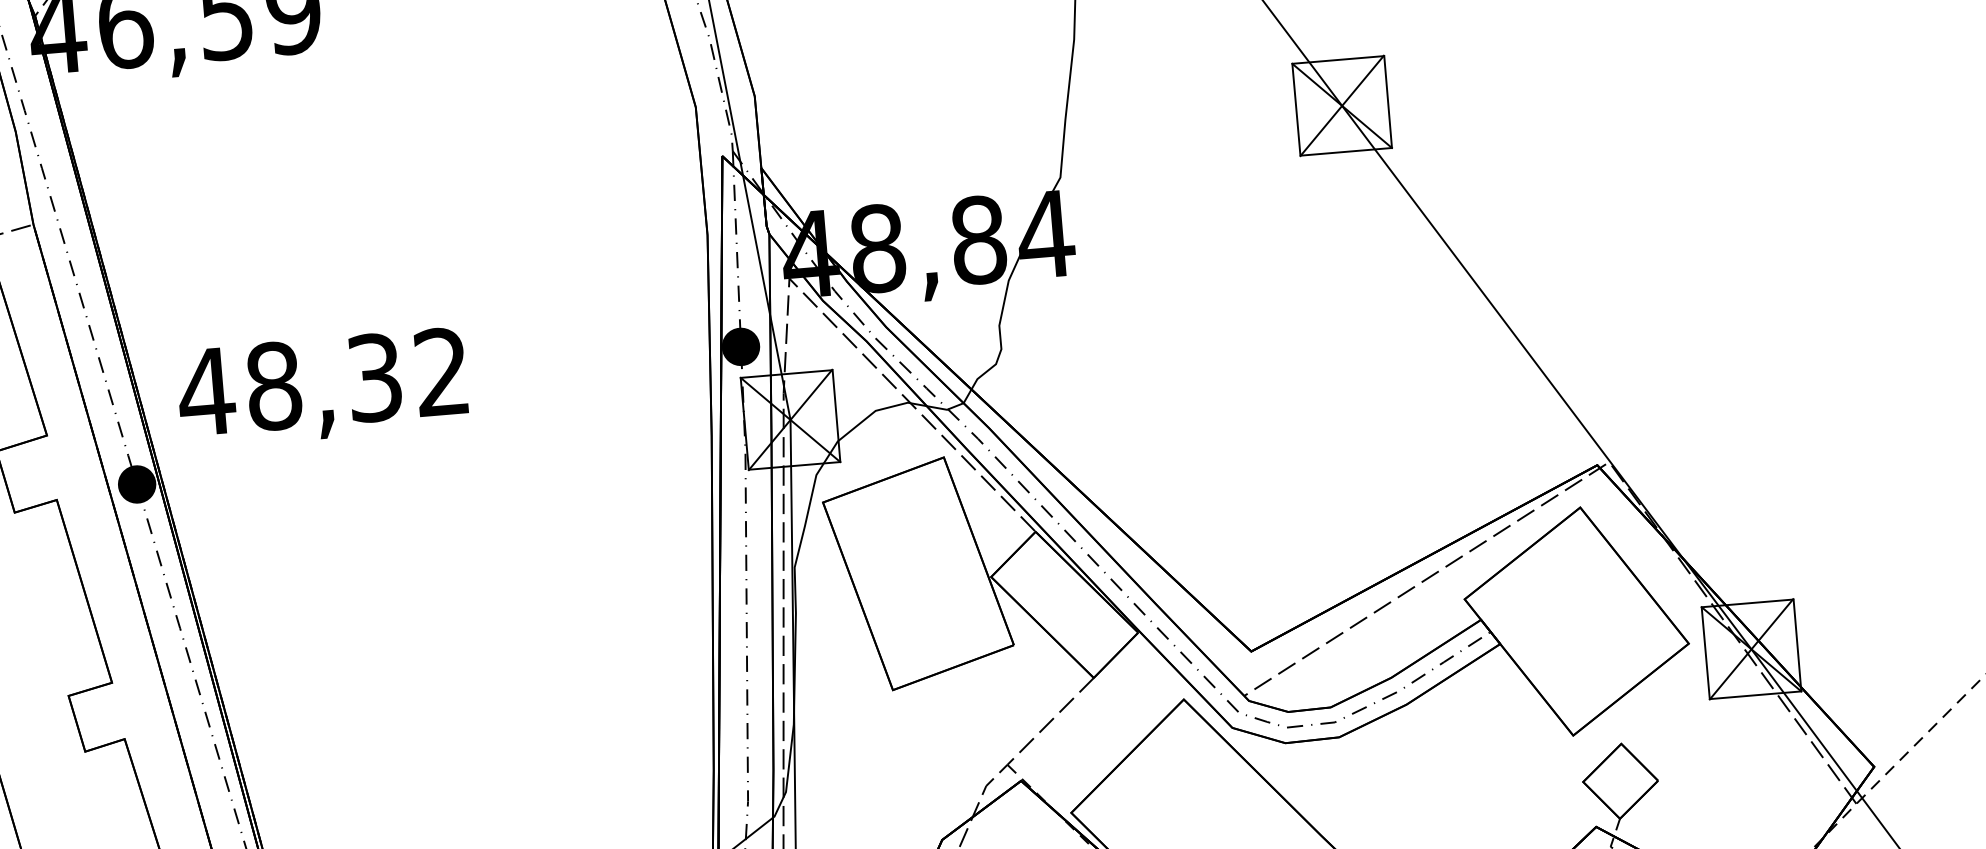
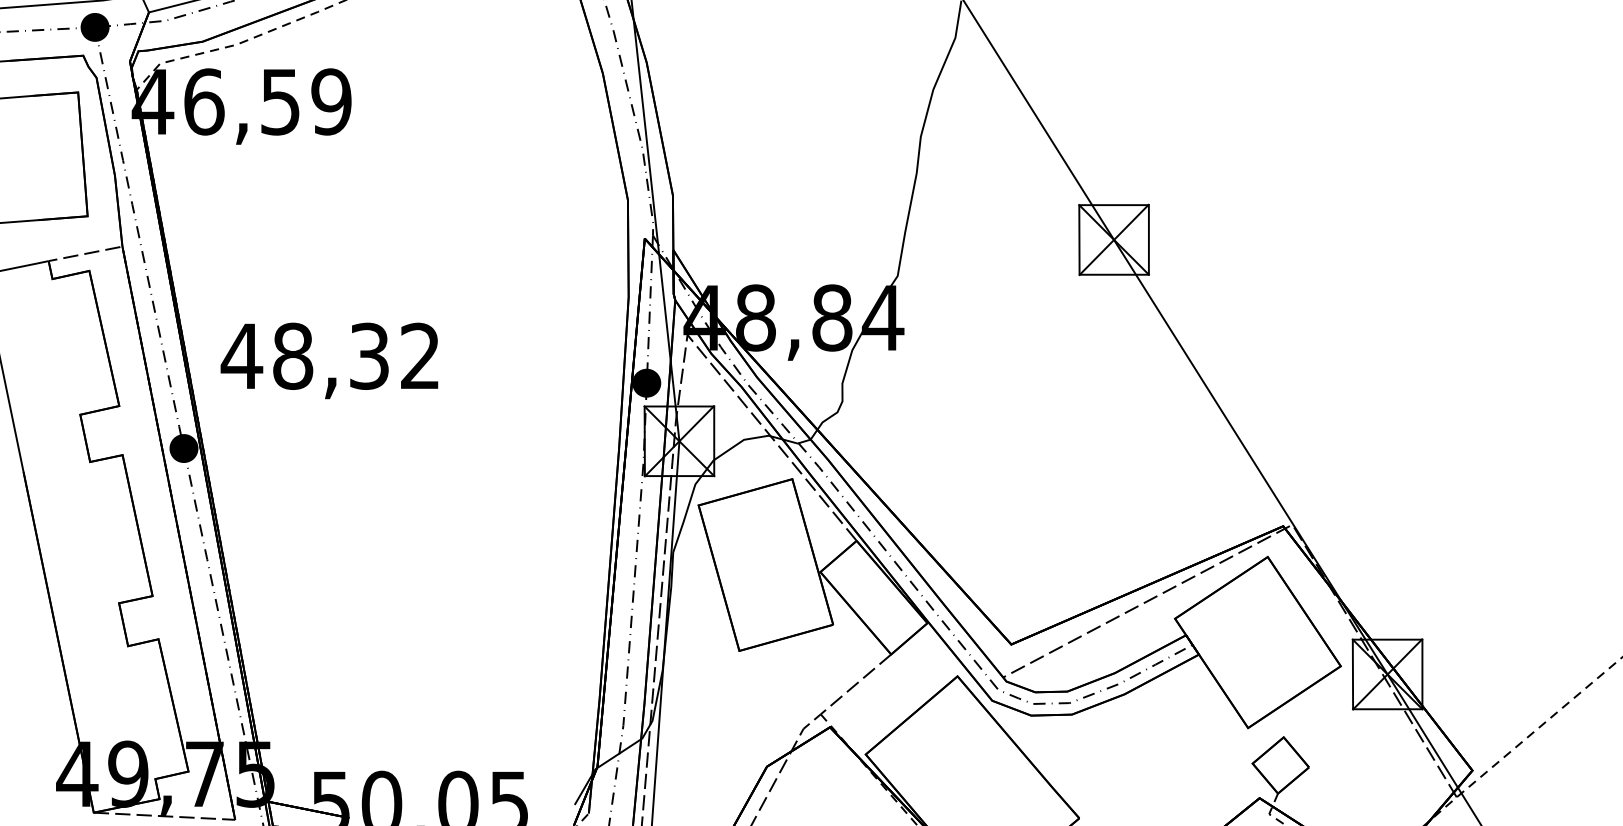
text: (322, 387) -> (329, 360), moved

